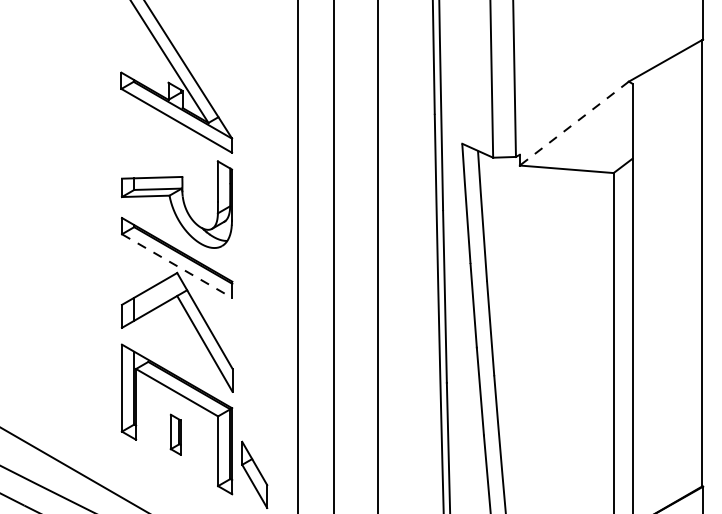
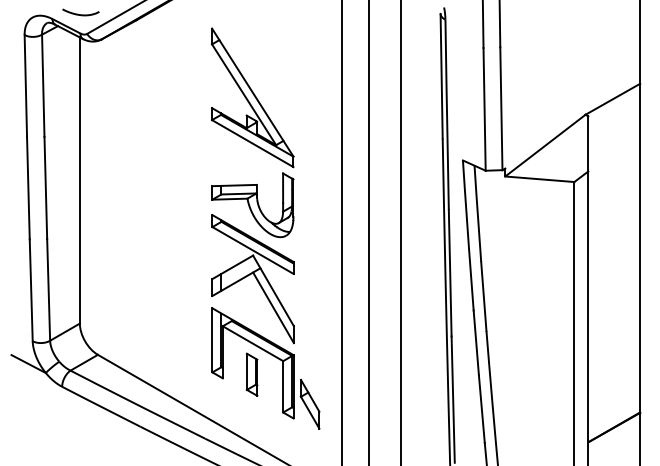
line: (574, 123) -> (545, 145), dashed -> solid
line: (177, 266) -> (253, 250), dashed -> solid
part: (175, 434) -> (251, 374), size x1.43

